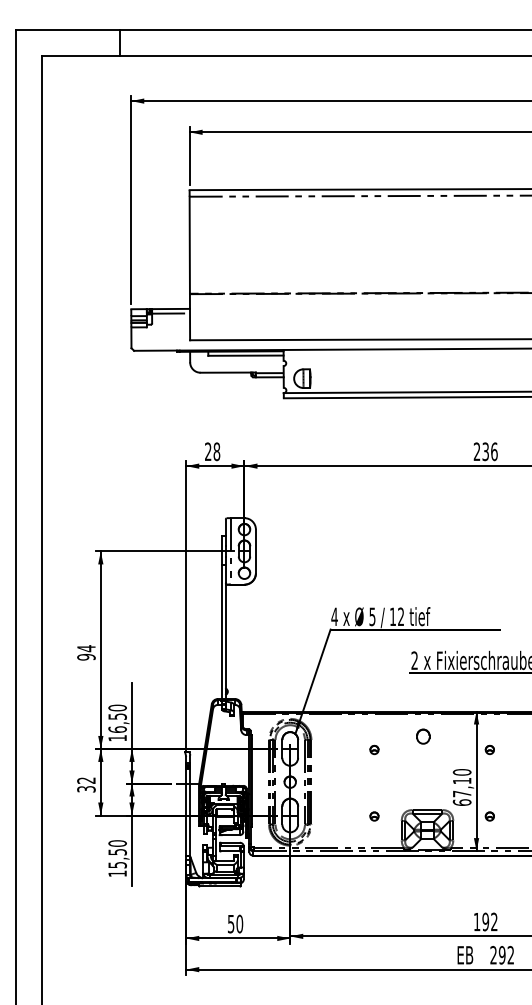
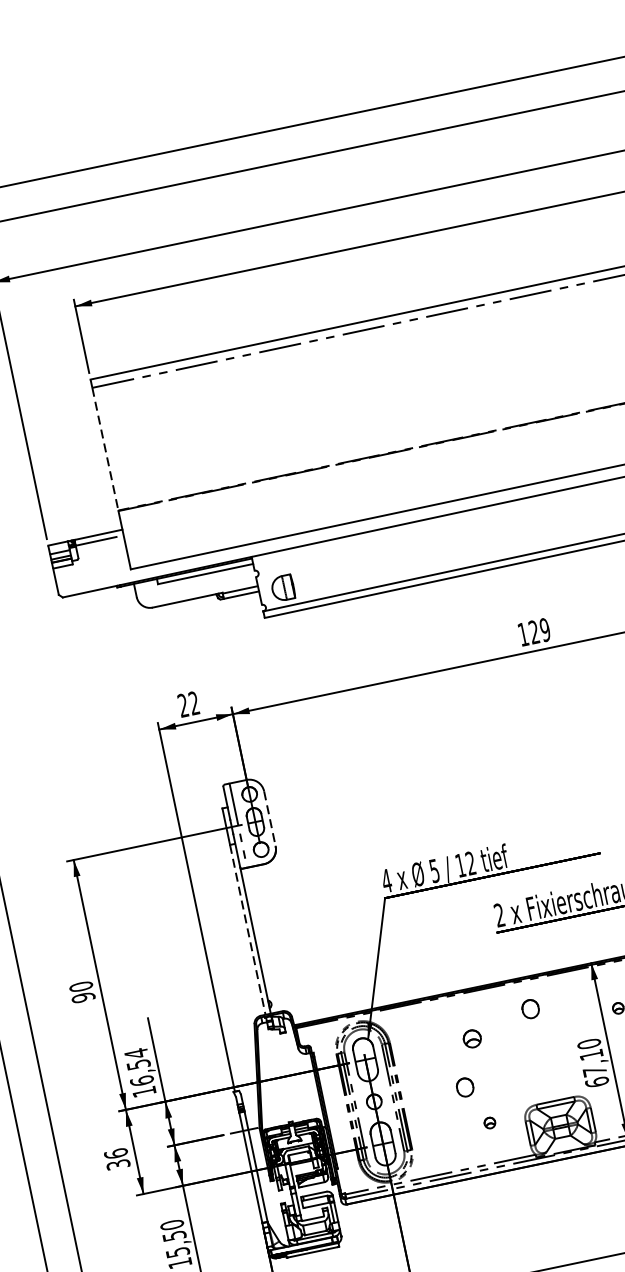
line: (189, 245) -> (105, 449), solid -> dashed
text: (216, 451) -> (193, 703), 28 -> 22
text: (485, 451) -> (533, 631), 236 -> 129
line: (255, 551) -> (269, 819), solid -> dashed
line: (221, 632) -> (247, 930), solid -> dashed
text: (86, 648) -> (81, 986), 94 -> 90
text: (117, 707) -> (136, 1053), 16,50 -> 16,54
part: (374, 749) -> (472, 1038), size x1.6
text: (86, 780) -> (116, 1153), 32 -> 36
part: (361, 785) -> (465, 1087), added

